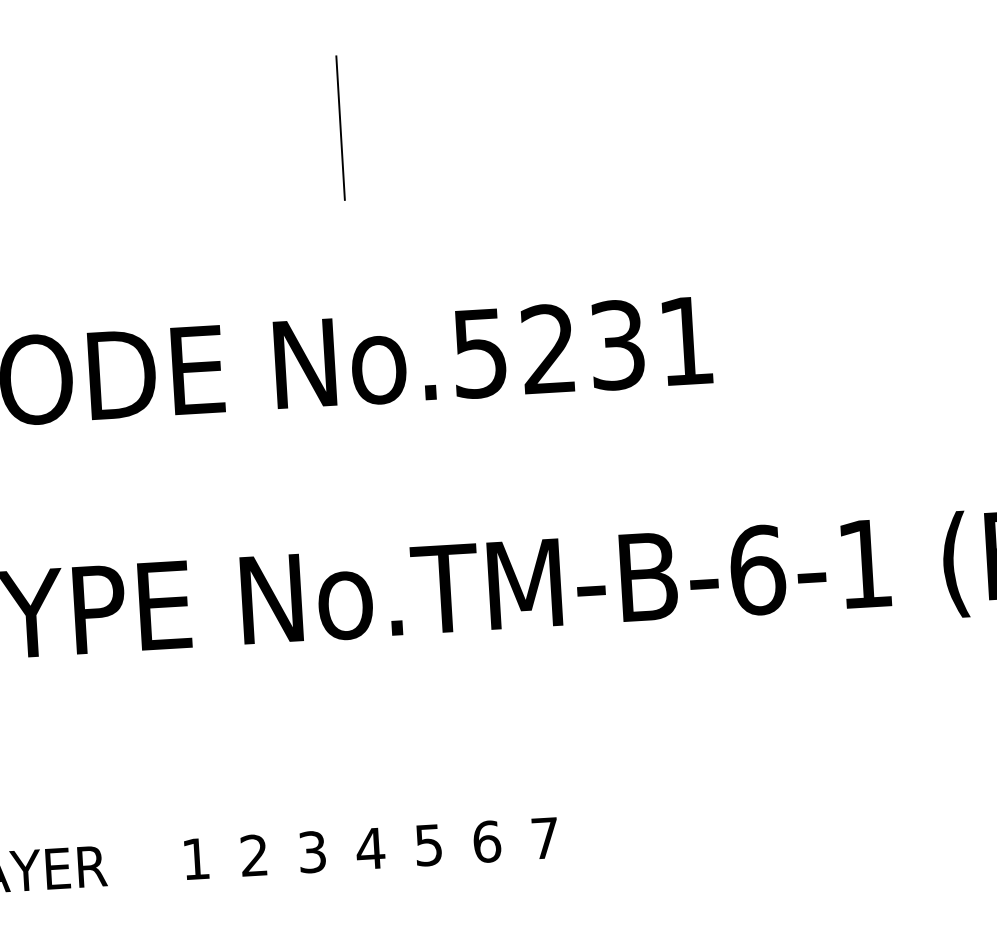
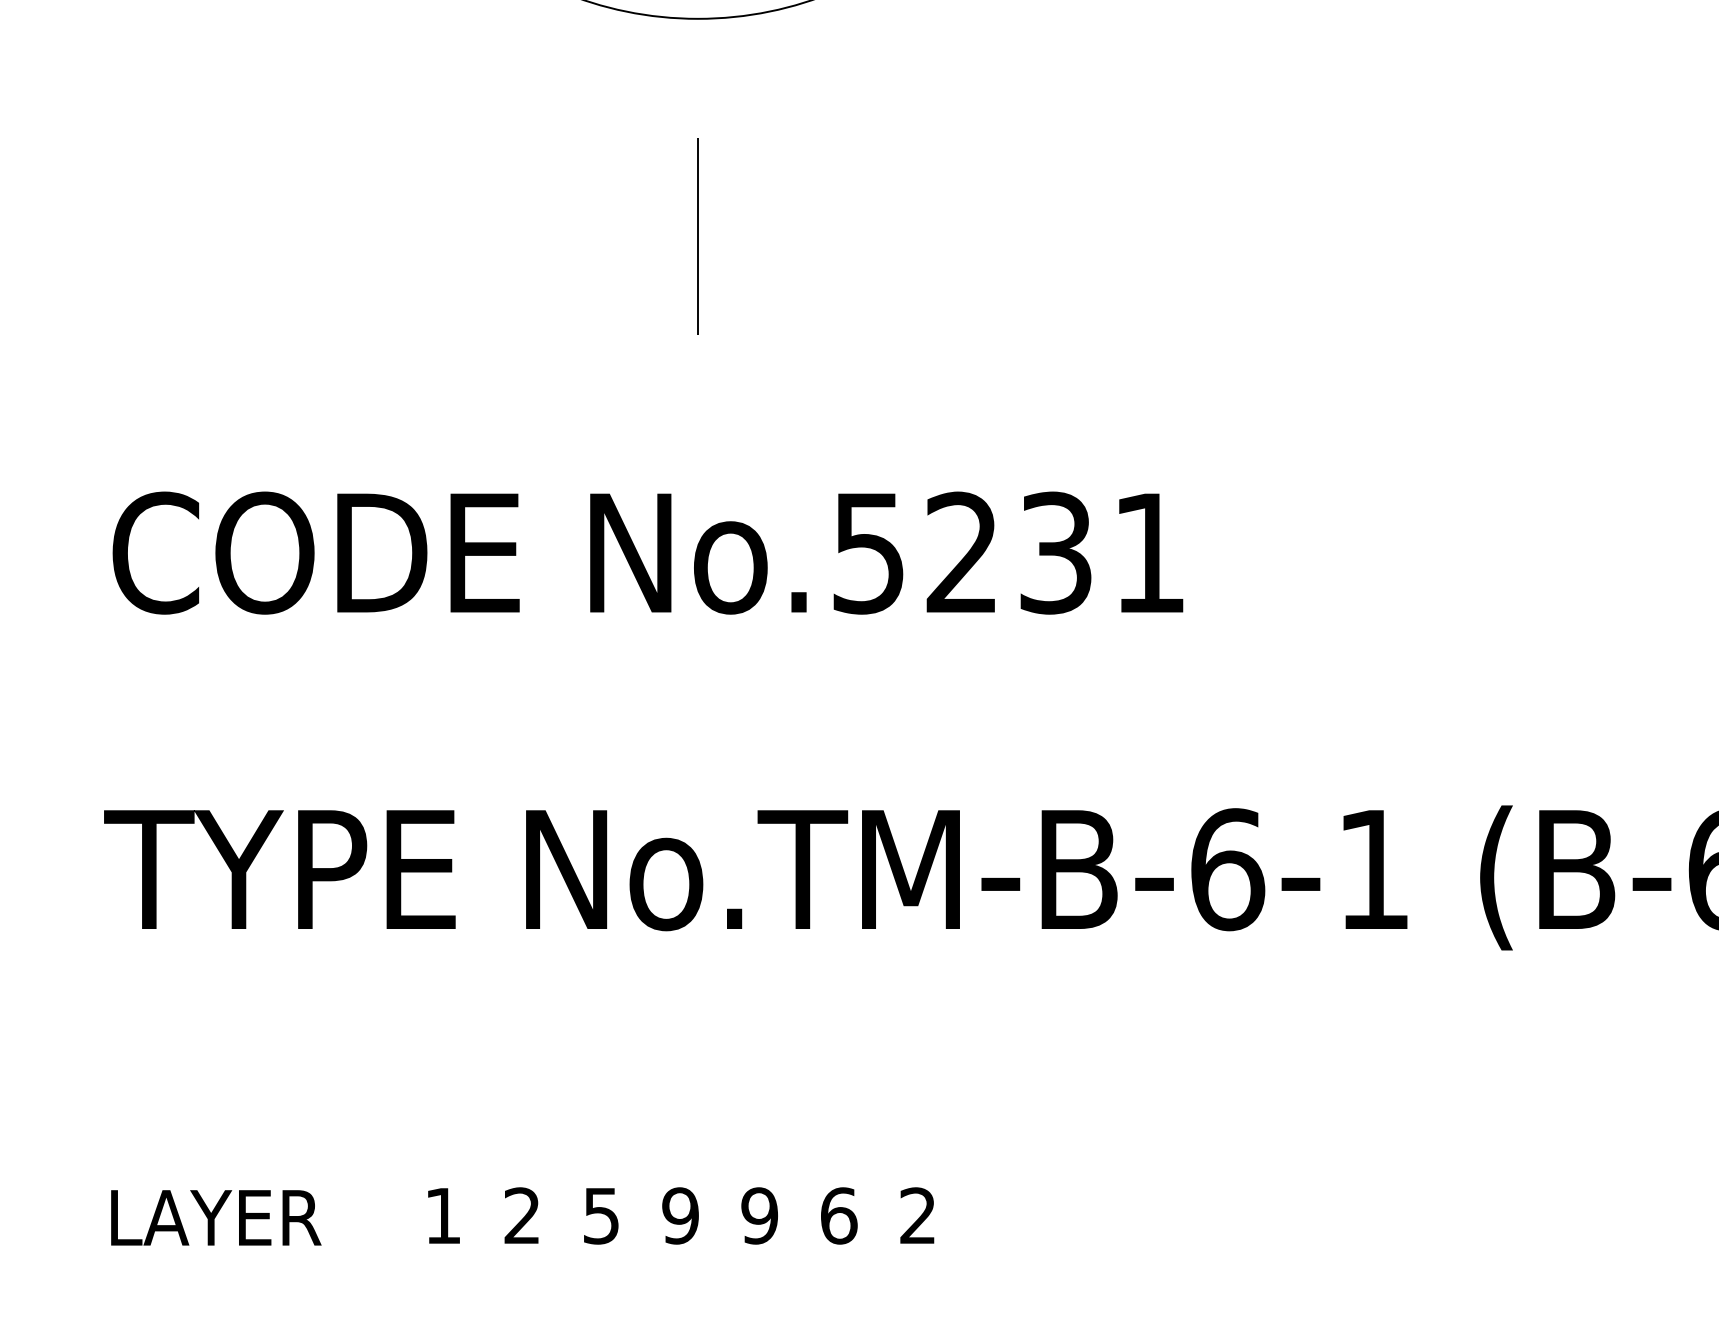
text: (544, 838) -> (917, 1215), 7 -> 2
text: (428, 844) -> (759, 1215), 5 -> 9
text: (370, 848) -> (680, 1215), 4 -> 9
text: (312, 851) -> (601, 1215), 3 -> 5

